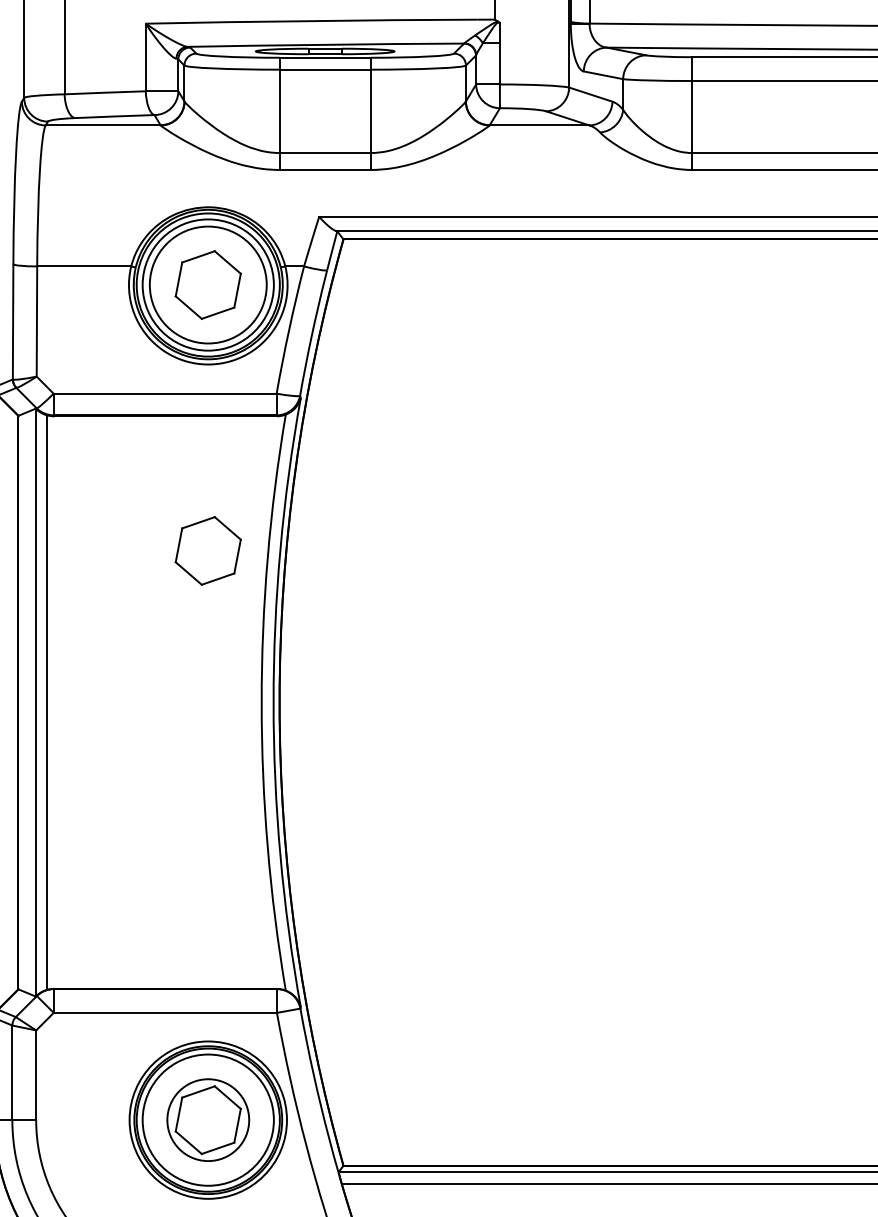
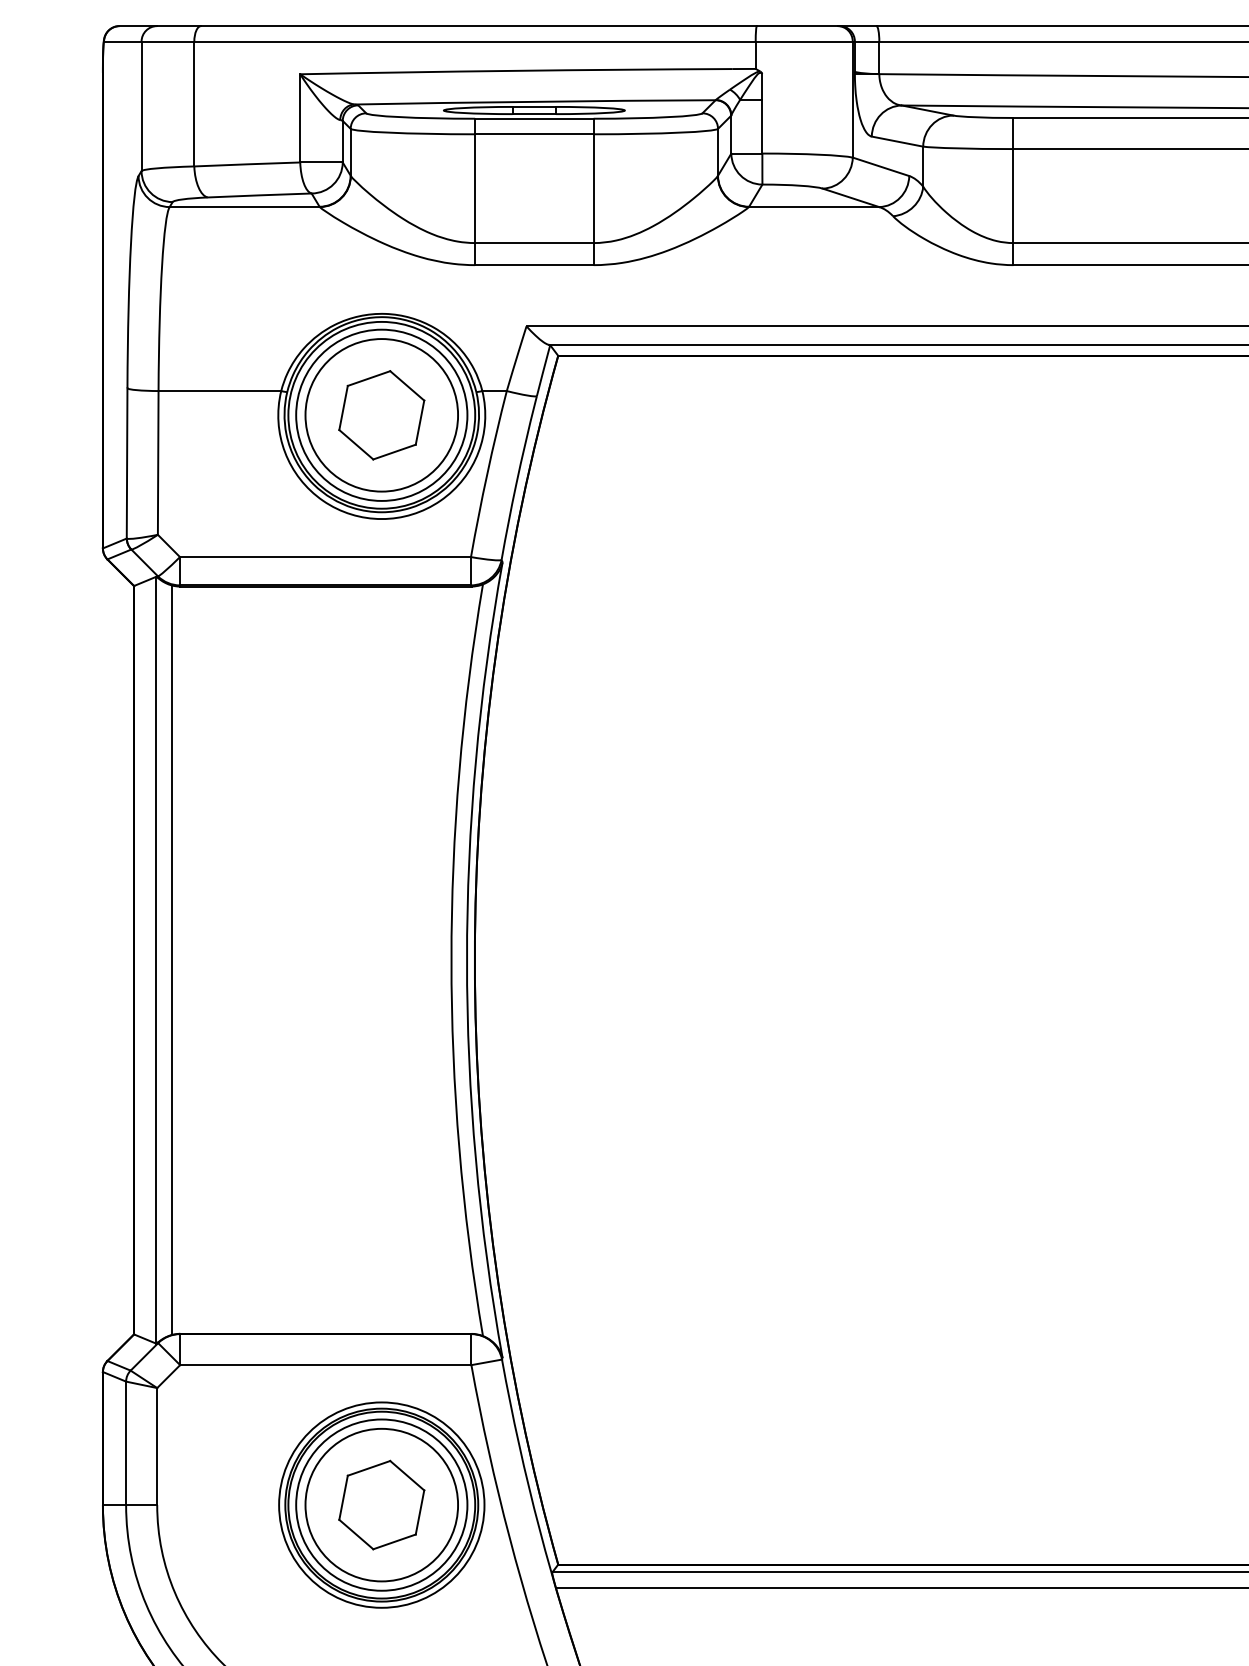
part: (208, 551) -> (381, 762), removed
circle: (208, 1119) -> (381, 1504), size x1.43

